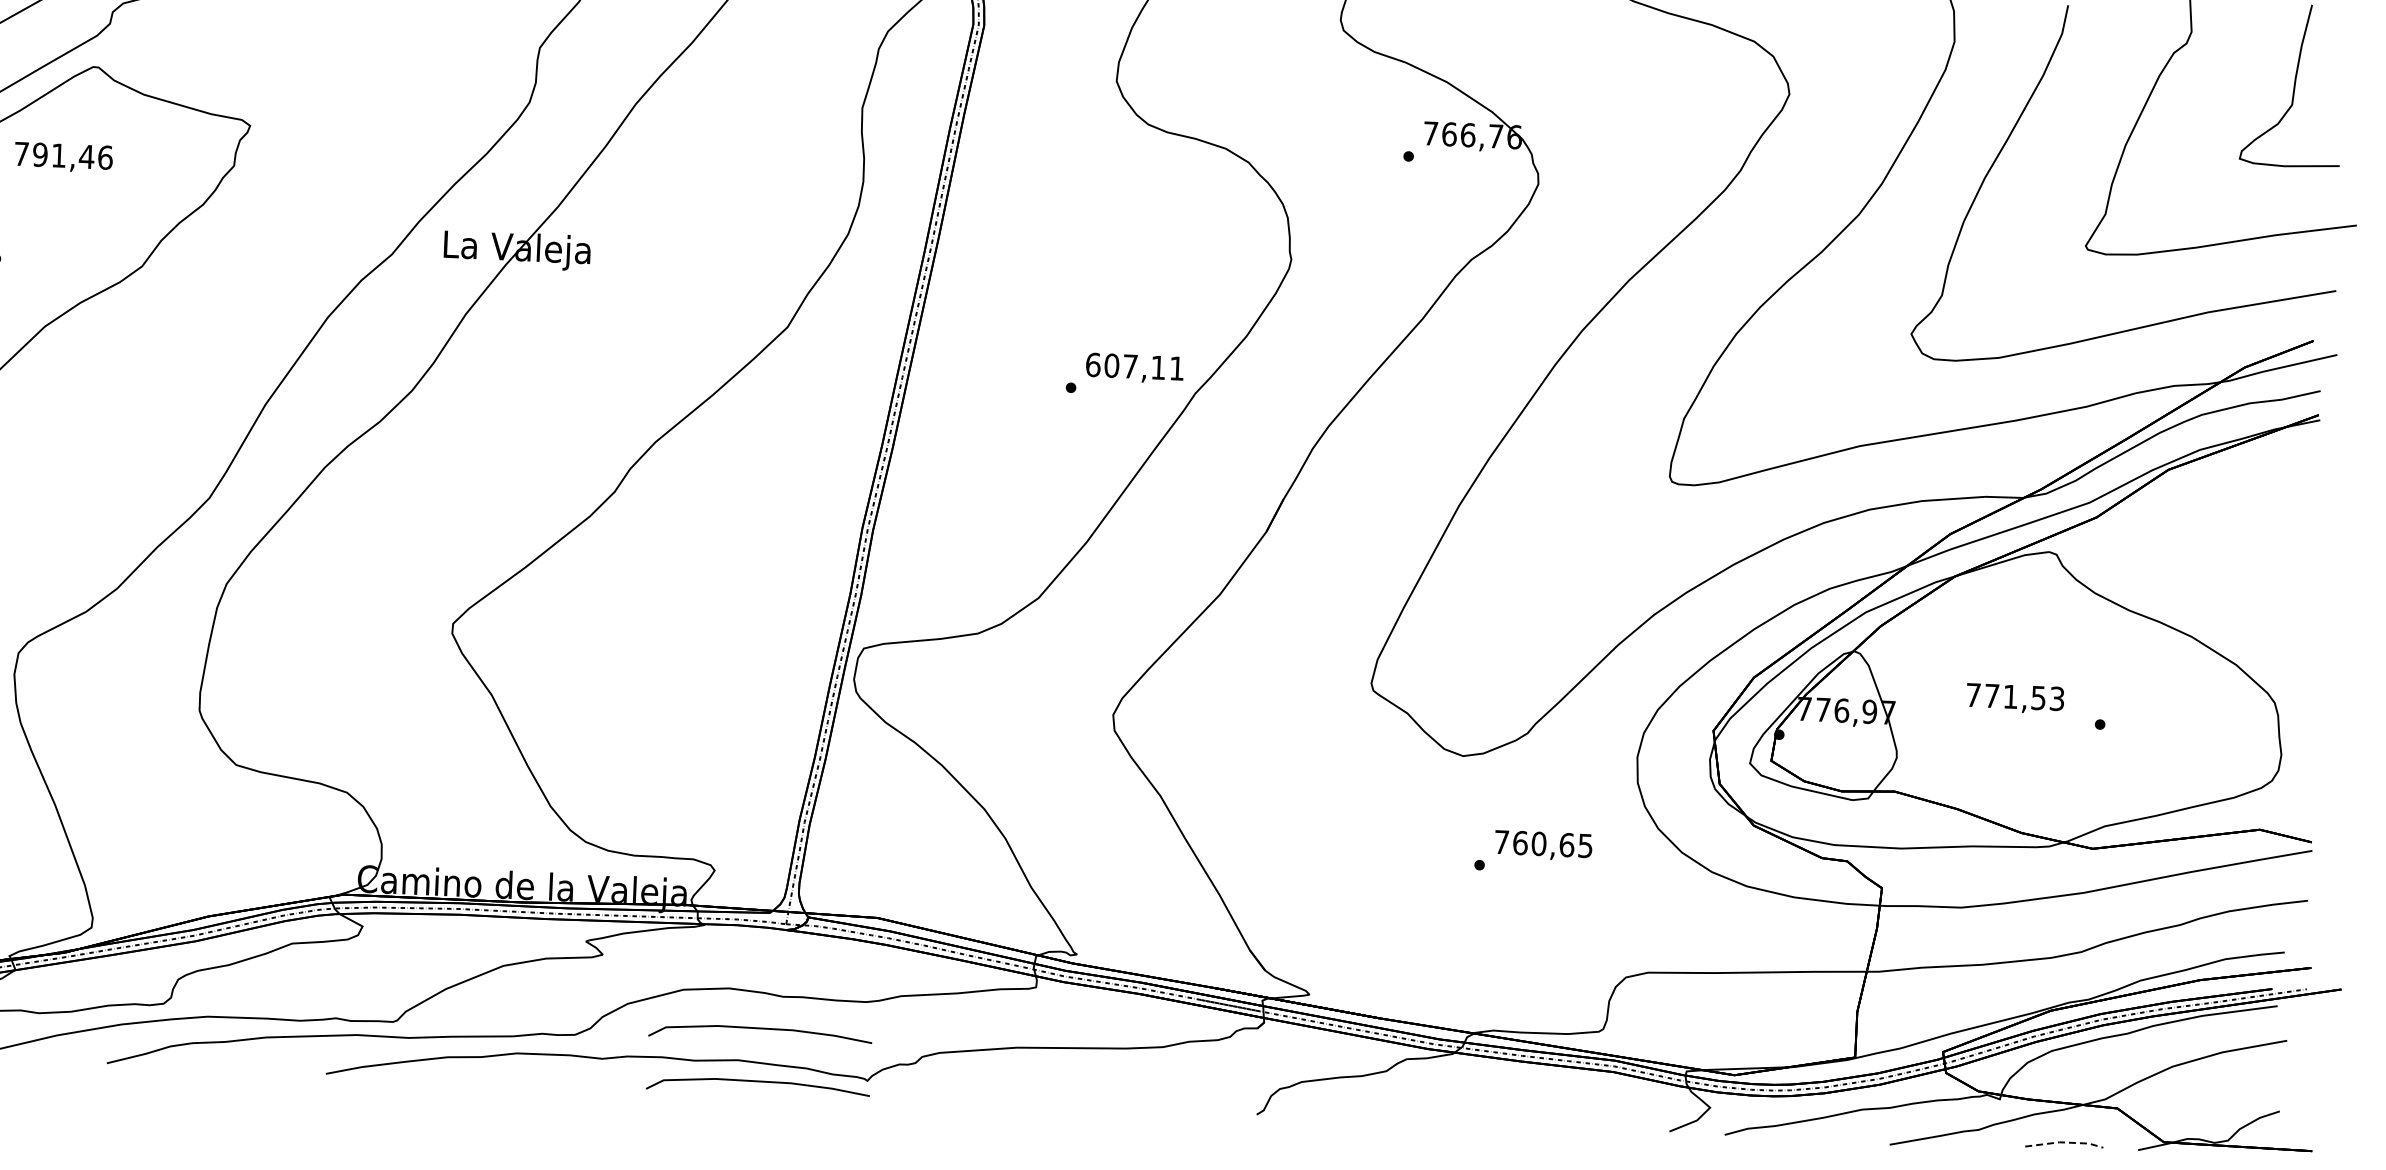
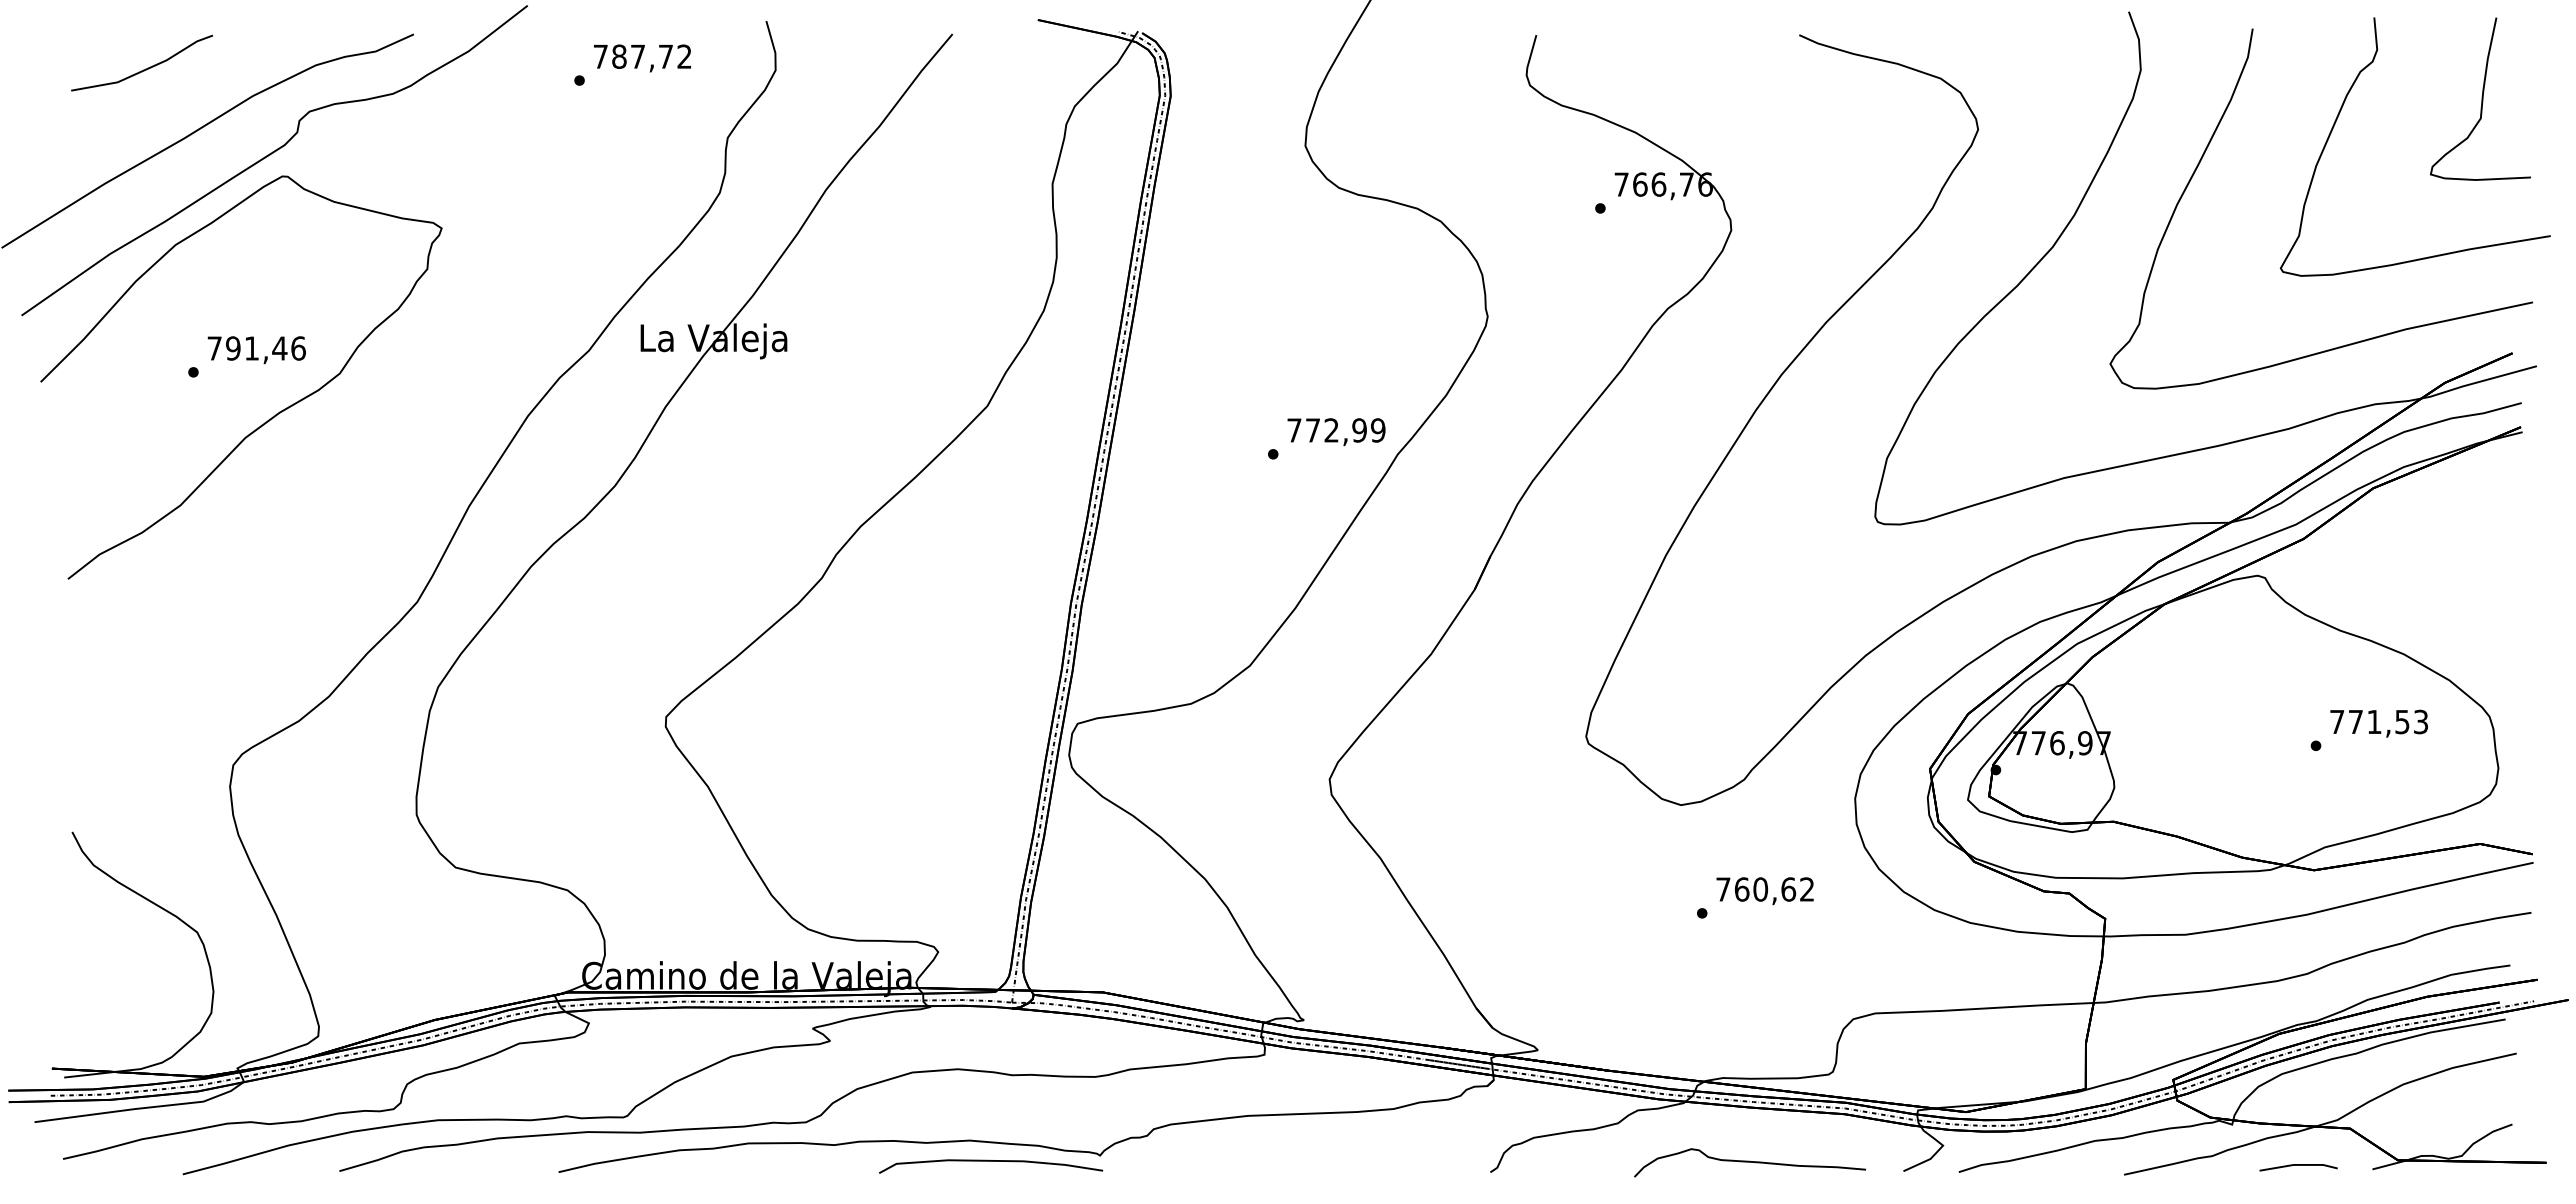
text: (63, 157) -> (256, 350), moved
text: (1135, 366) -> (1336, 430), 607,11 -> 772,99
text: (2014, 698) -> (2378, 723), moved
text: (1584, 845) -> (1806, 889), 760,65 -> 760,62
curve: (761, 1029) -> (991, 1108), removed
curve: (1515, 1116) -> (1749, 1162), added
line: (2064, 1142) -> (2298, 1164), dashed -> solid

